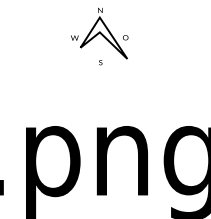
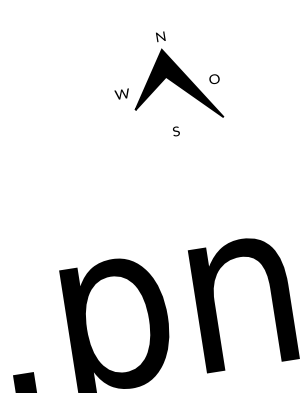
fill: (103, 38) -> (174, 86), added

